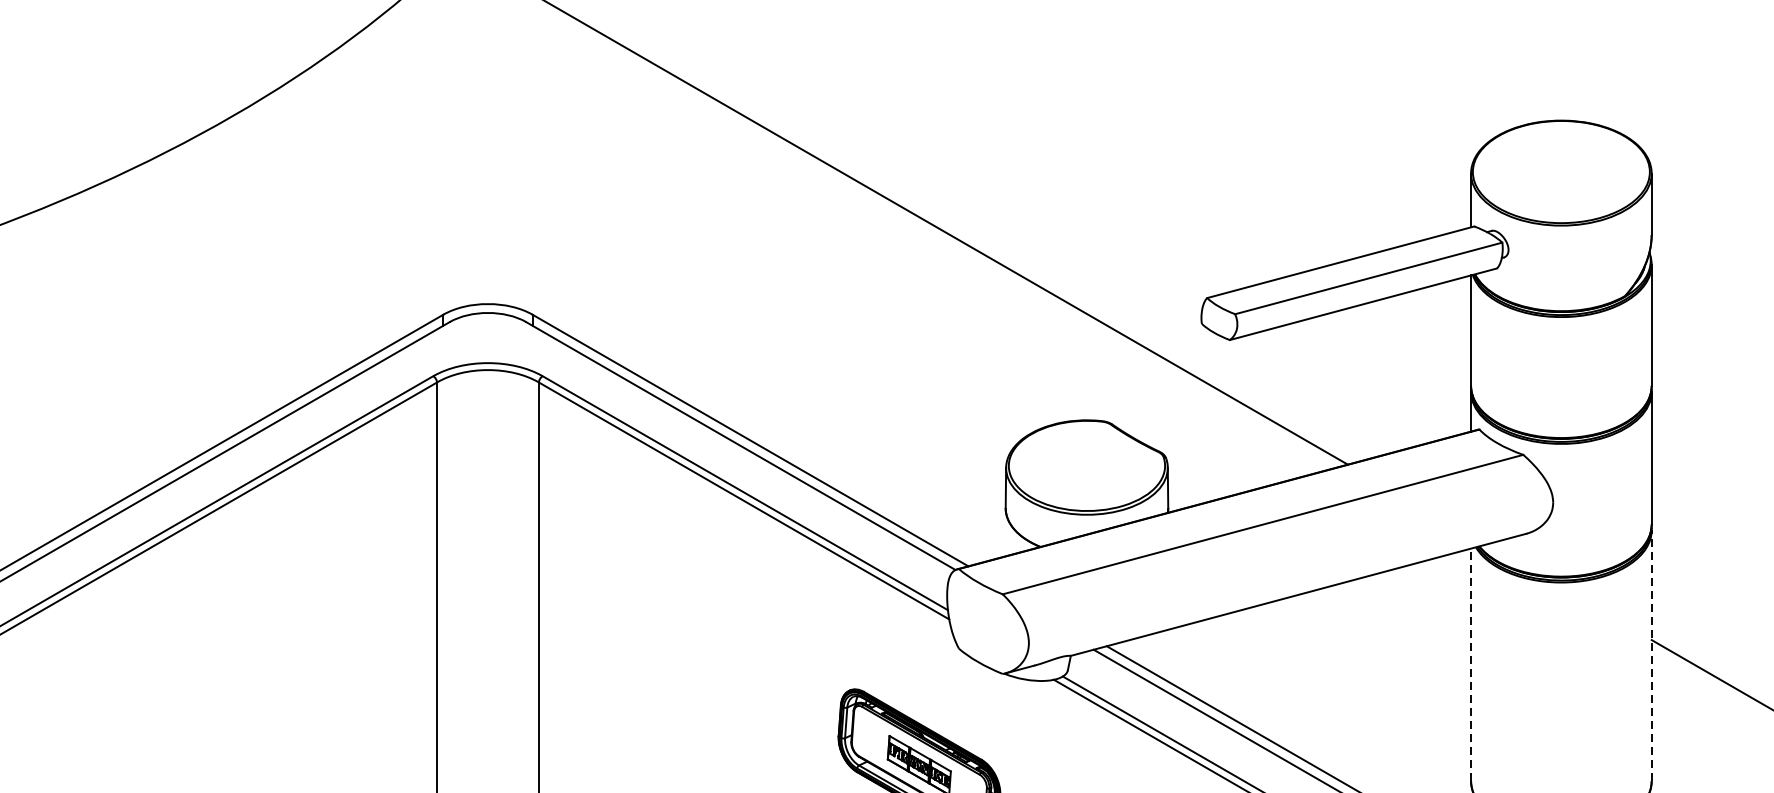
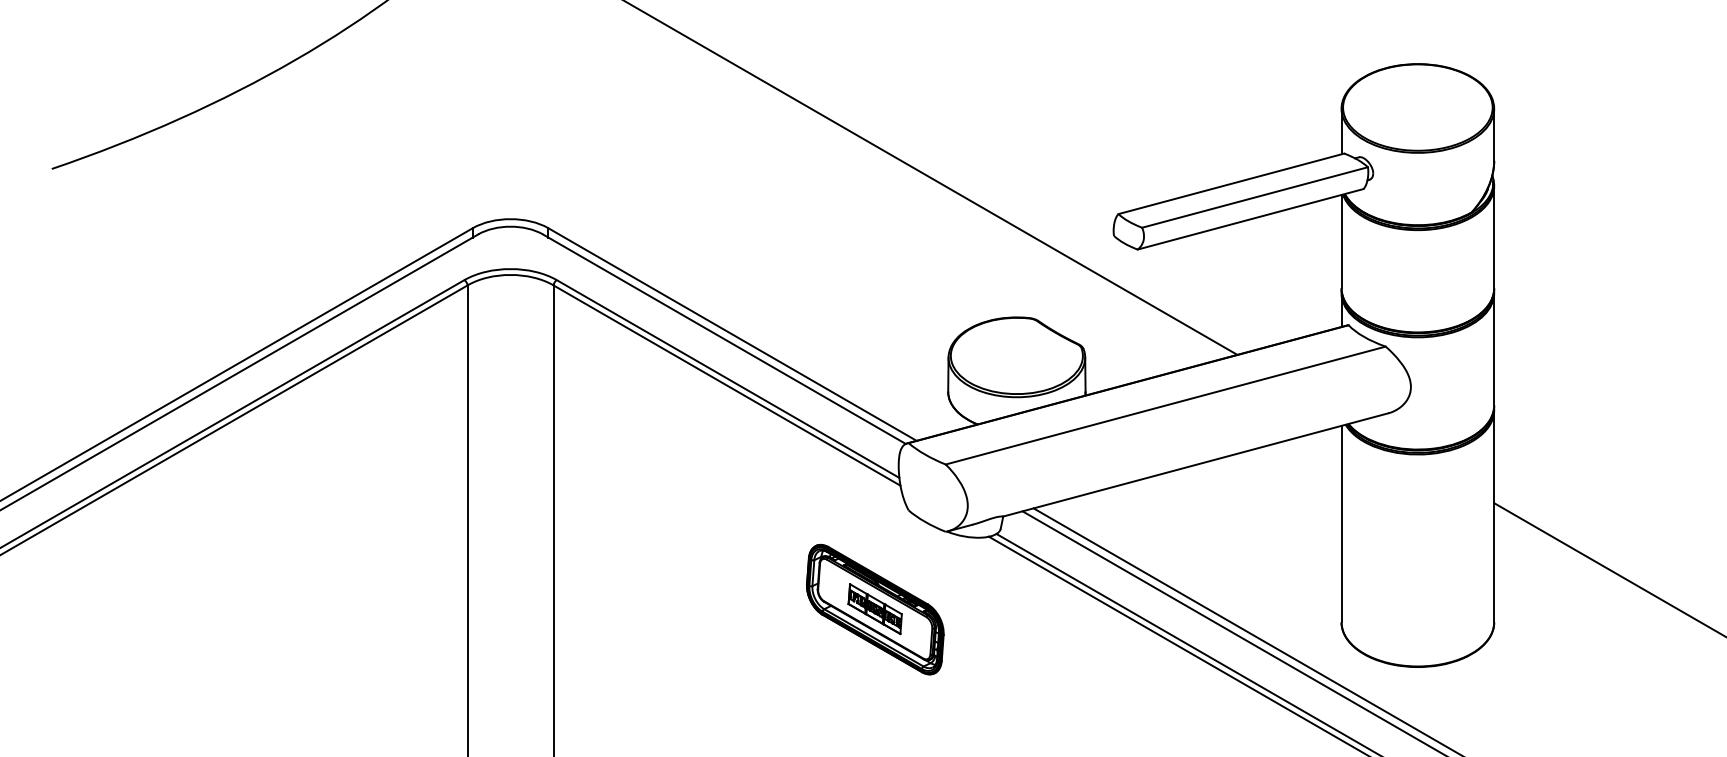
line: (1652, 655) -> (1494, 516), dashed -> solid
line: (1471, 664) -> (1341, 523), dashed -> solid

